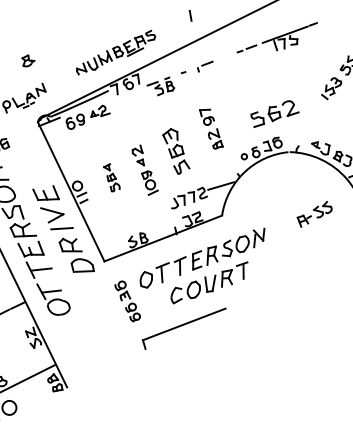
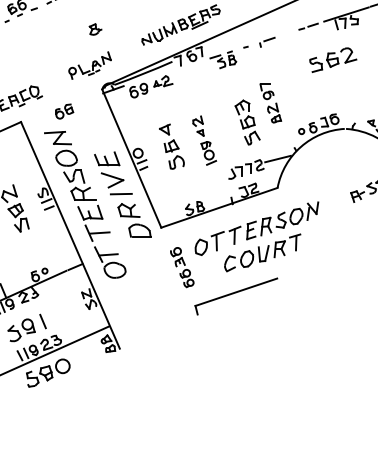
part: (275, 113) -> (333, 59), moved
part: (176, 151) -> (247, 122), moved
part: (111, 177) -> (171, 146), size x1.67

